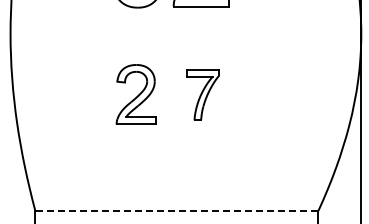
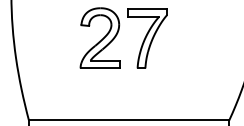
part: (135, 94) -> (99, 38), size x1.43
part: (202, 94) -> (147, 38), size x1.67
line: (176, 210) -> (128, 120), dashed -> solid

